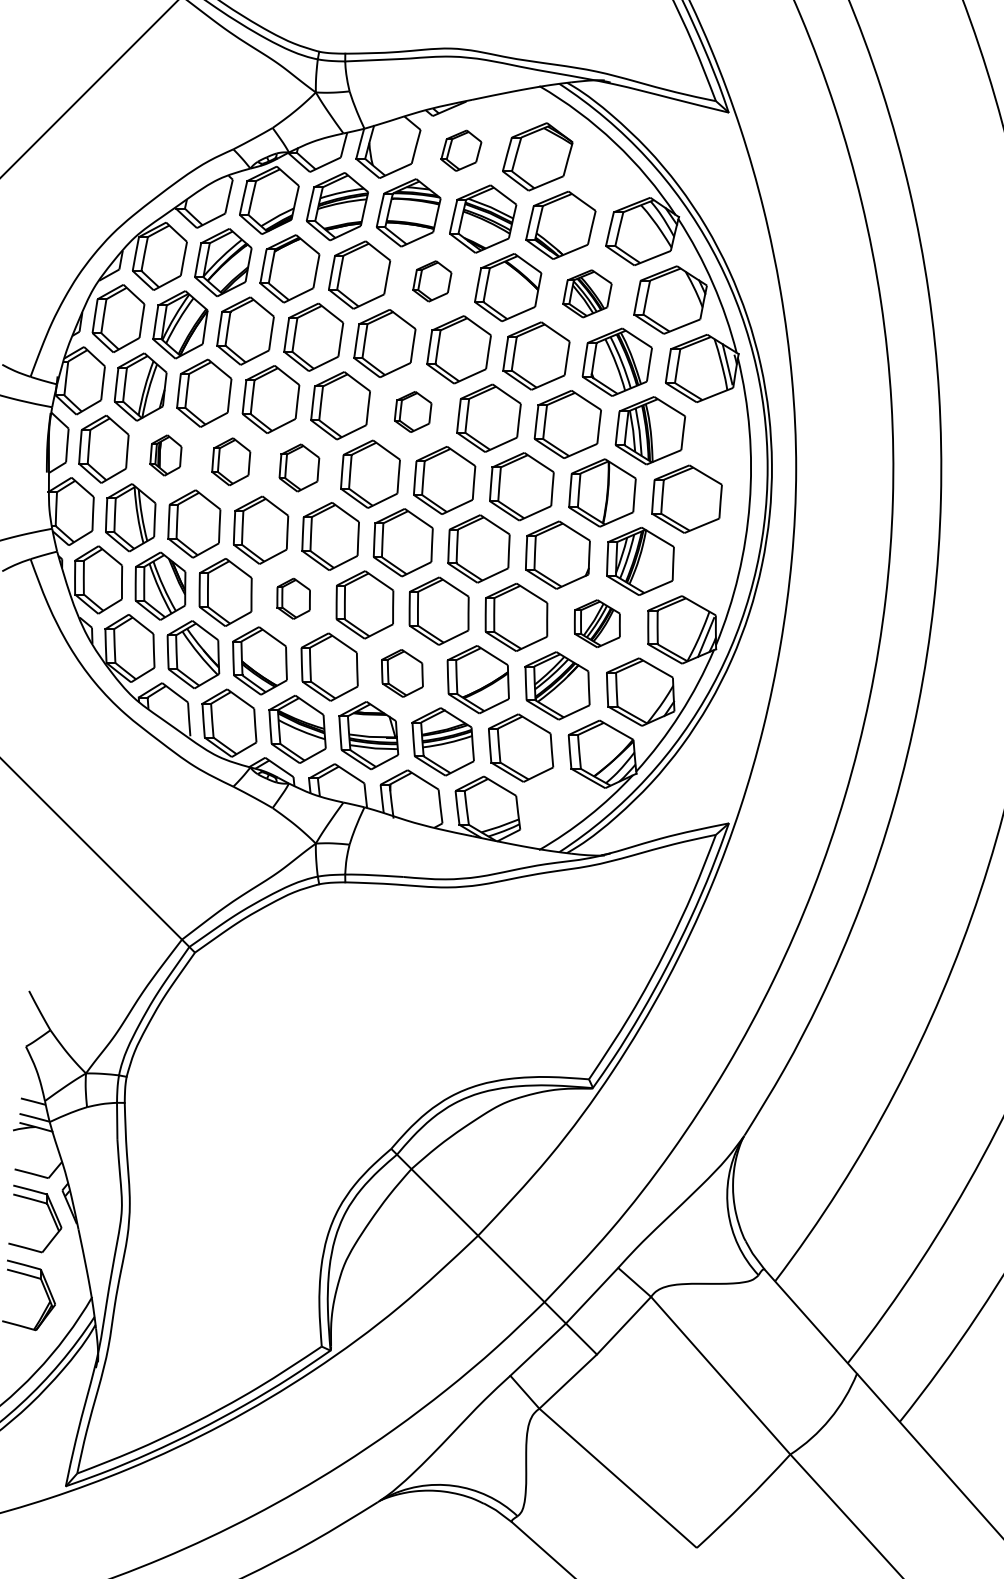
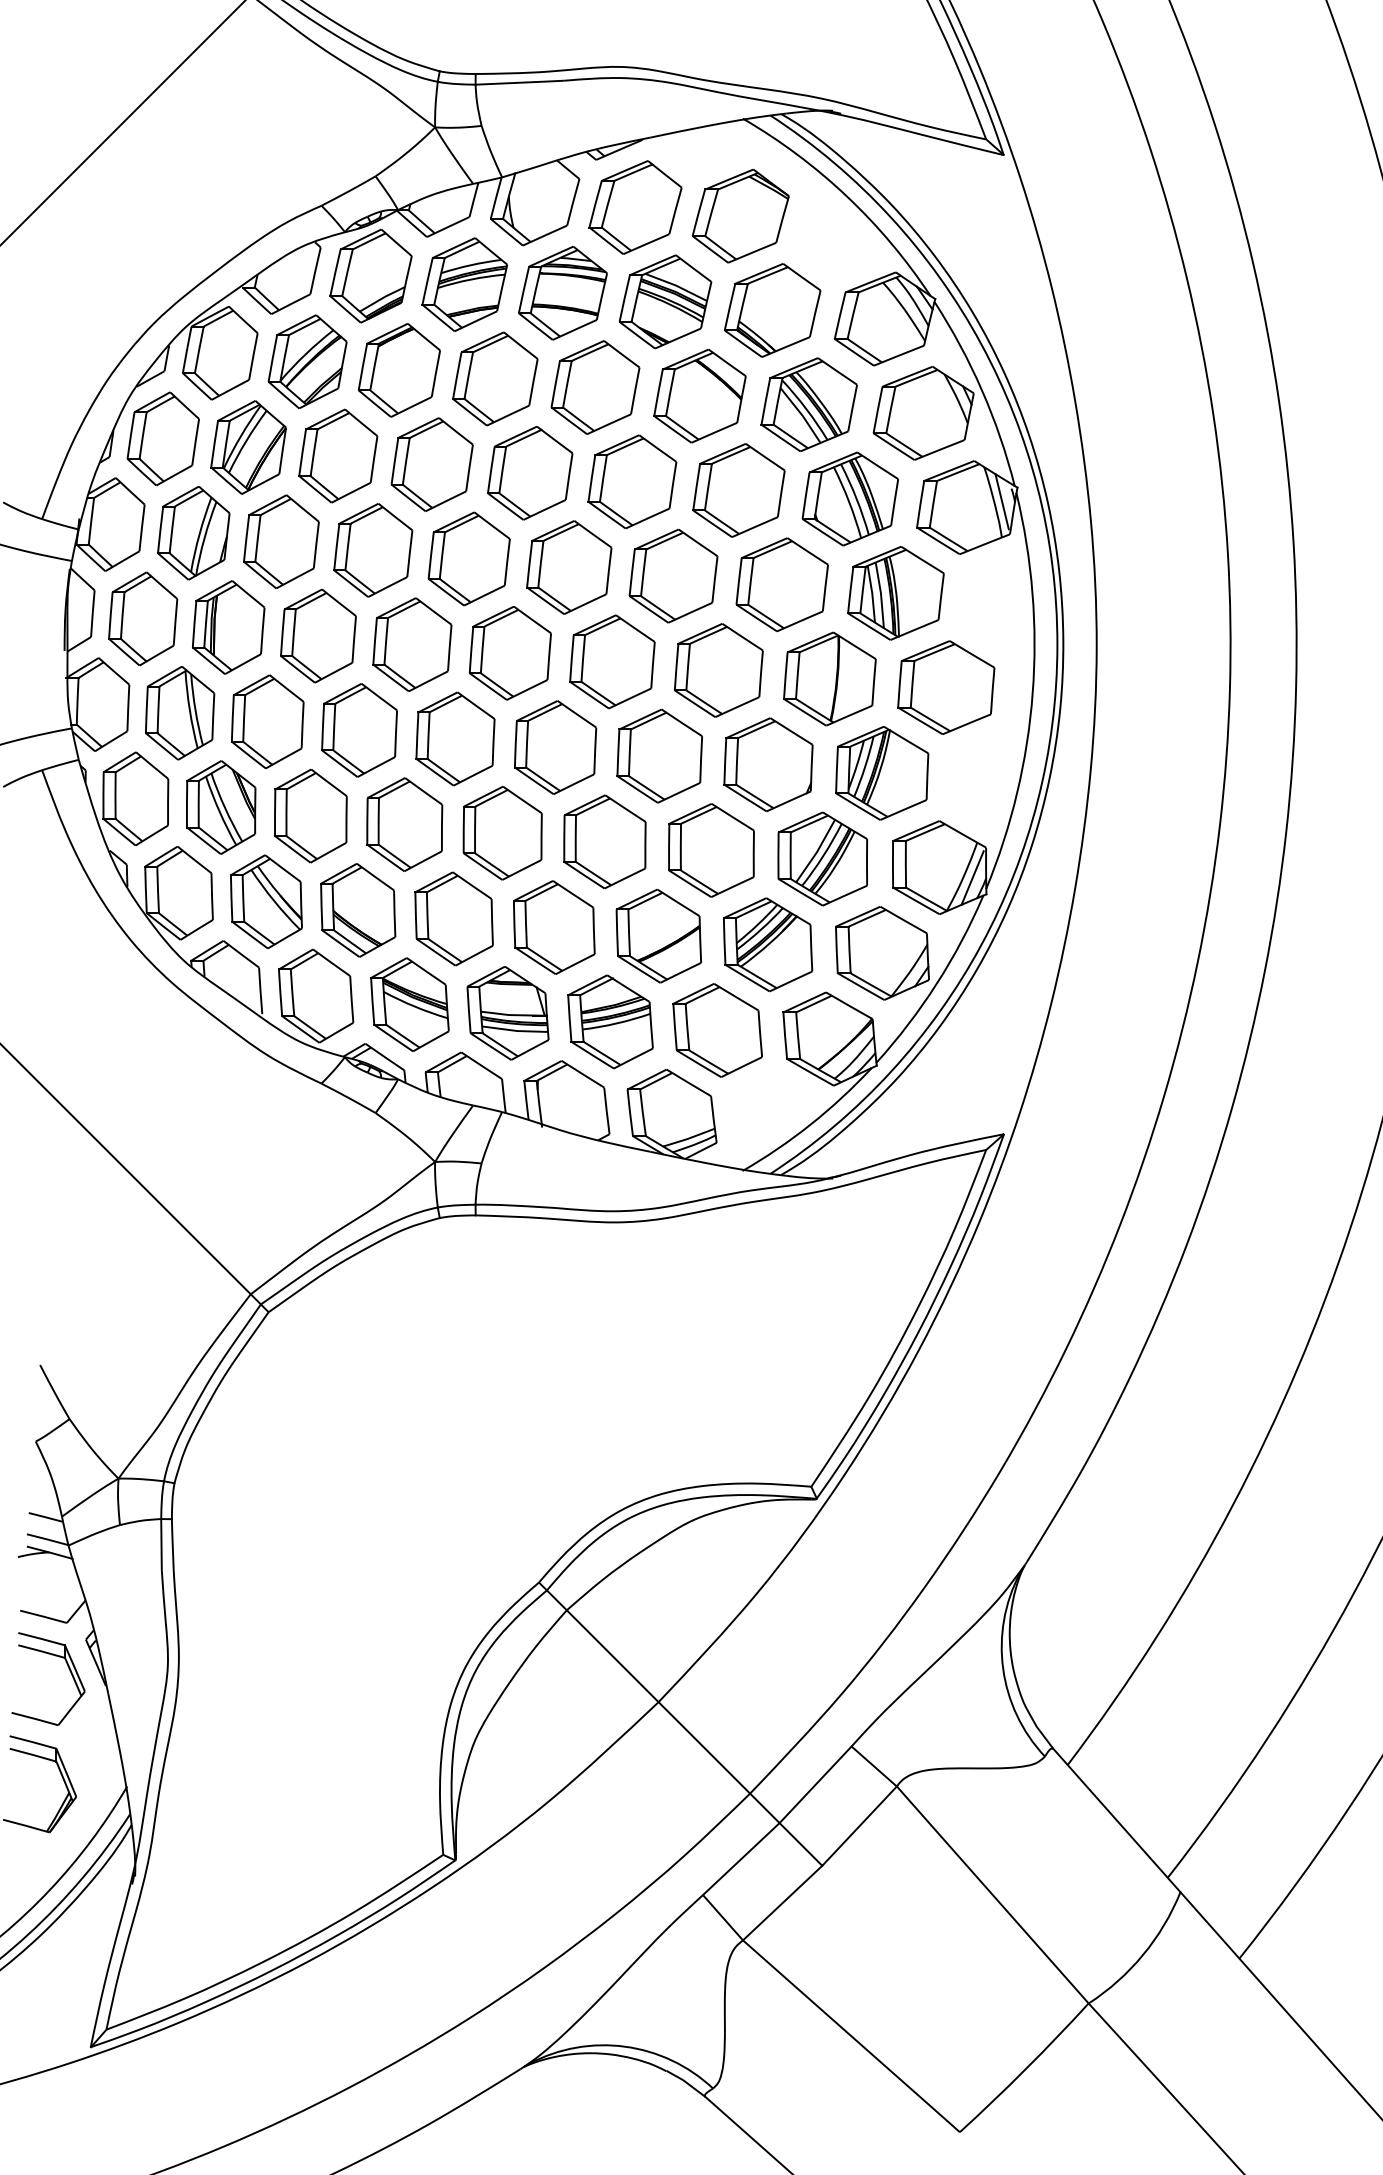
part: (461, 150) -> (635, 207), size x1.67
part: (432, 281) -> (595, 387), size x1.67
part: (587, 293) -> (809, 404), size x1.43
part: (412, 411) -> (568, 566), size x1.67
part: (165, 455) -> (228, 627), size x1.67
part: (231, 461) -> (318, 635), size x1.43
part: (299, 467) -> (412, 643), size x1.43
part: (293, 598) -> (404, 824), size x1.67
part: (597, 623) -> (823, 858), size x1.43
part: (402, 673) -> (554, 927), size x1.43

